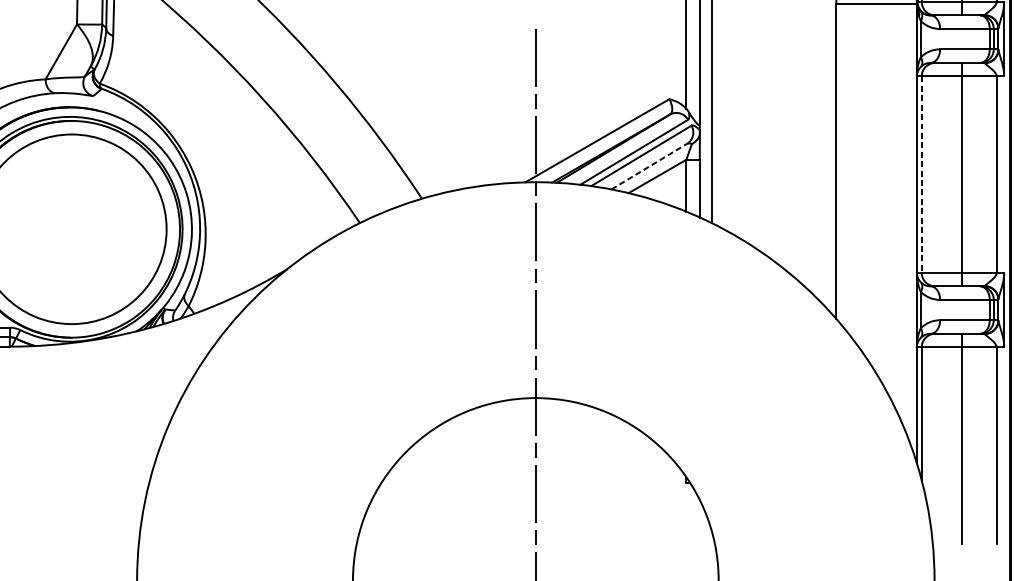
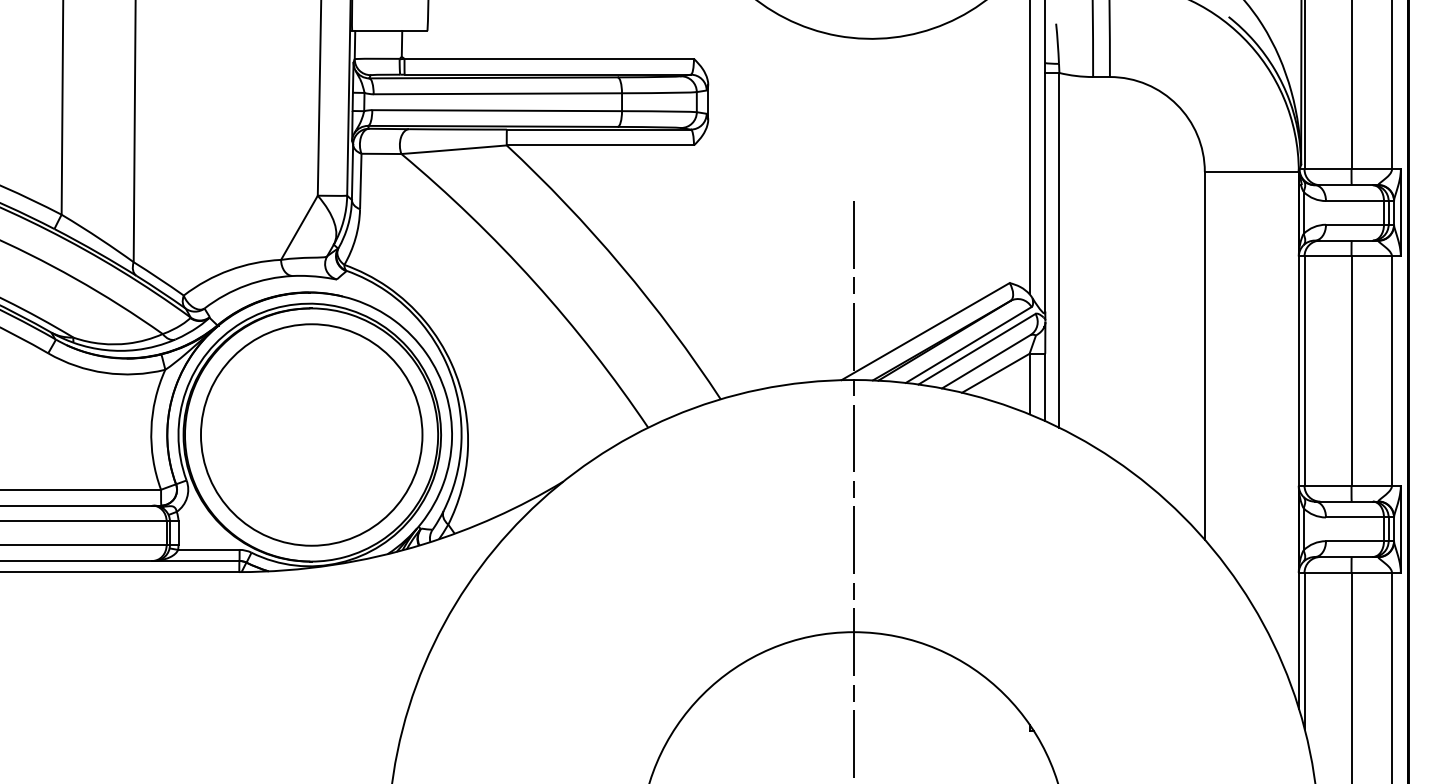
line: (649, 166) -> (986, 361), dashed -> solid
line: (921, 174) -> (1304, 371), dashed -> solid

